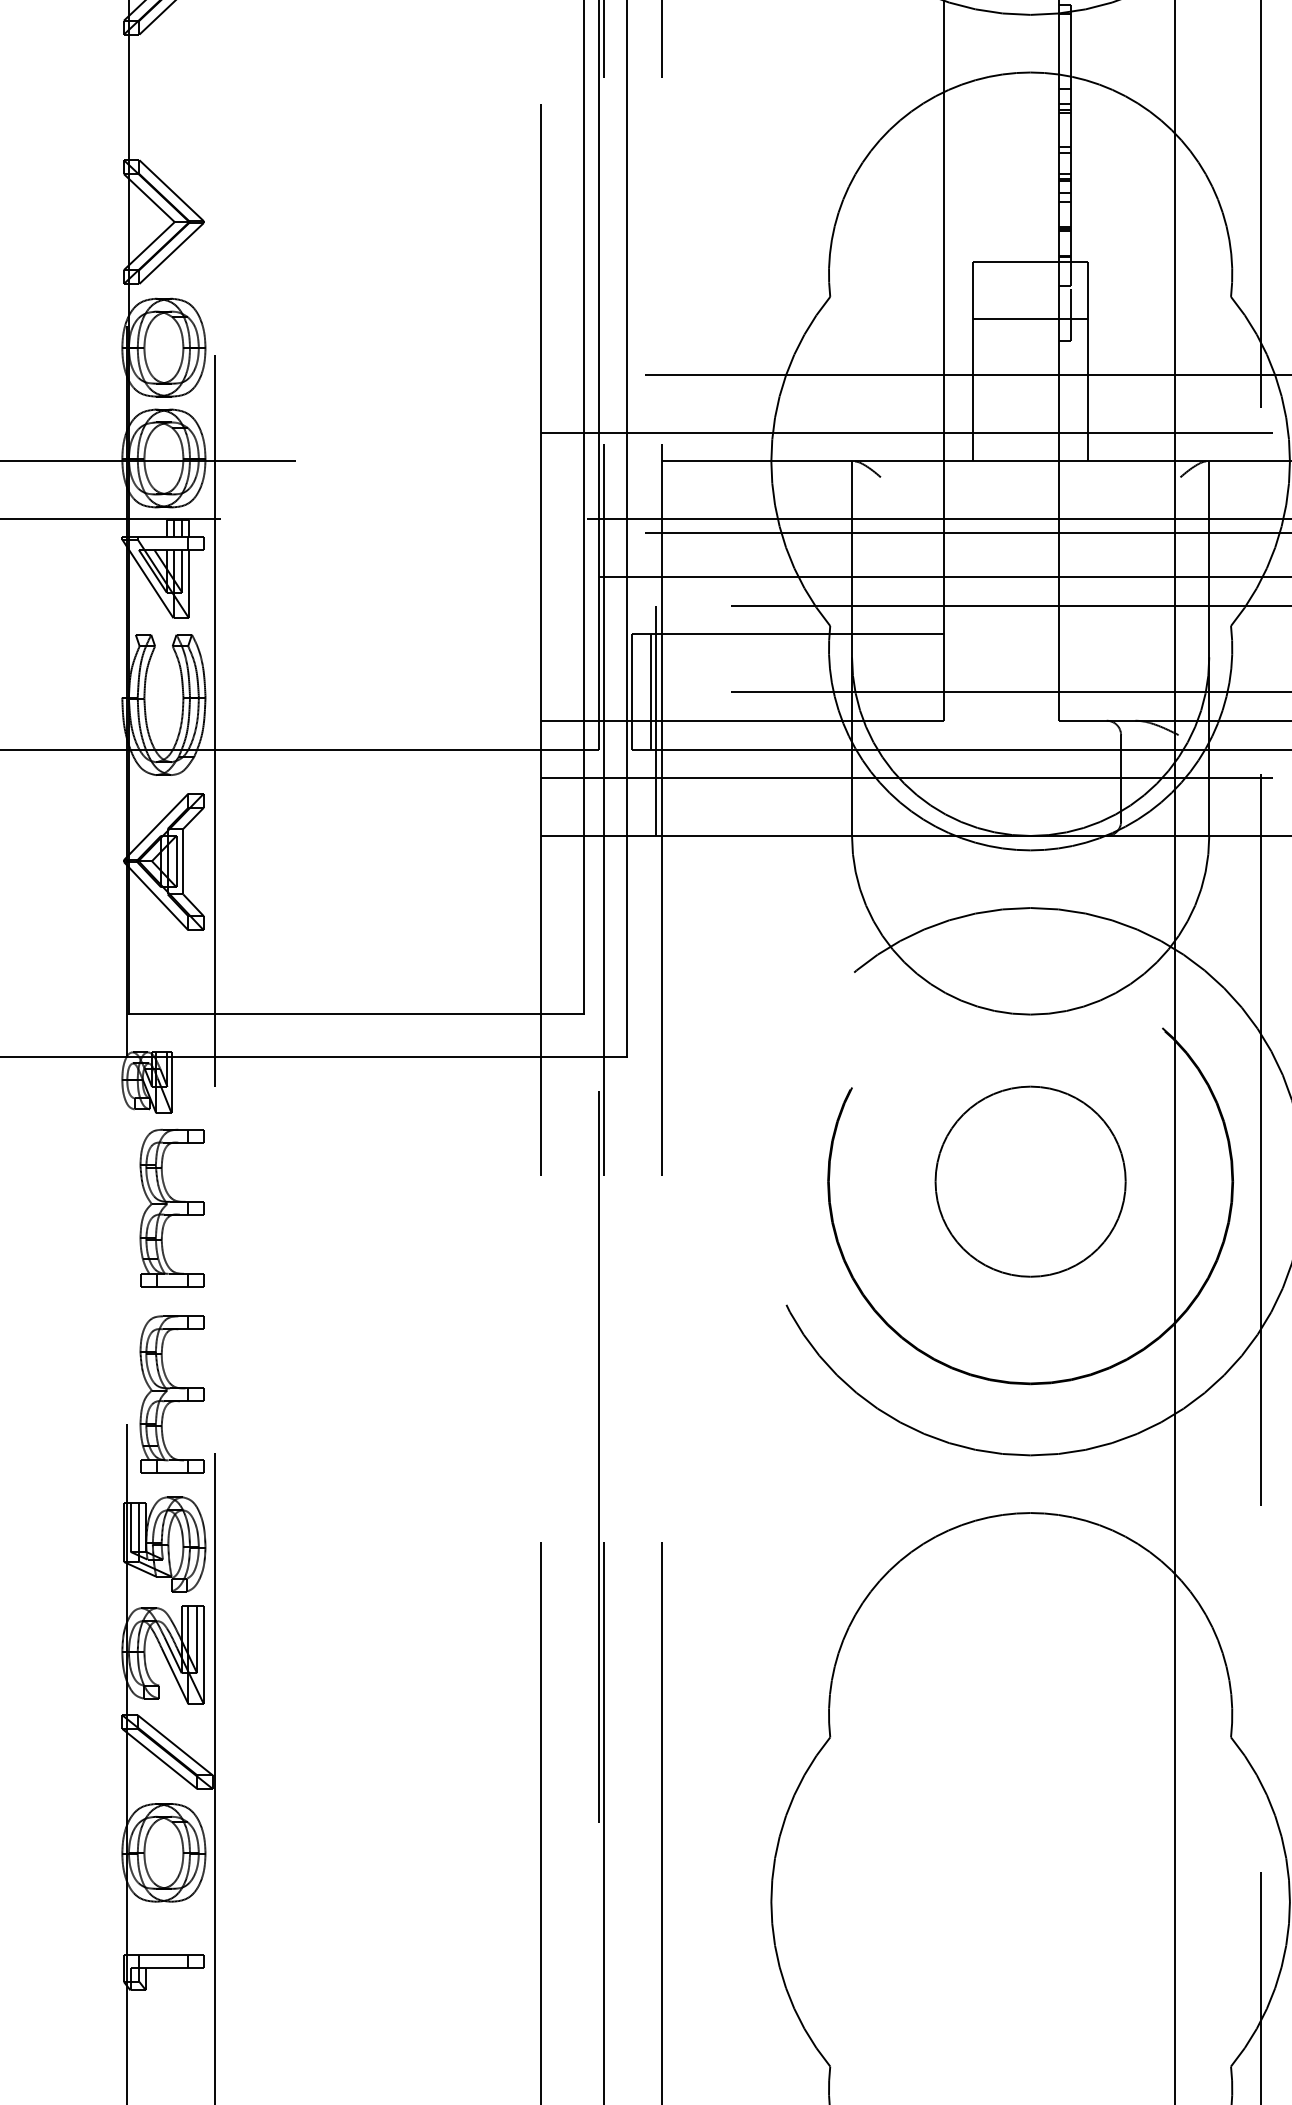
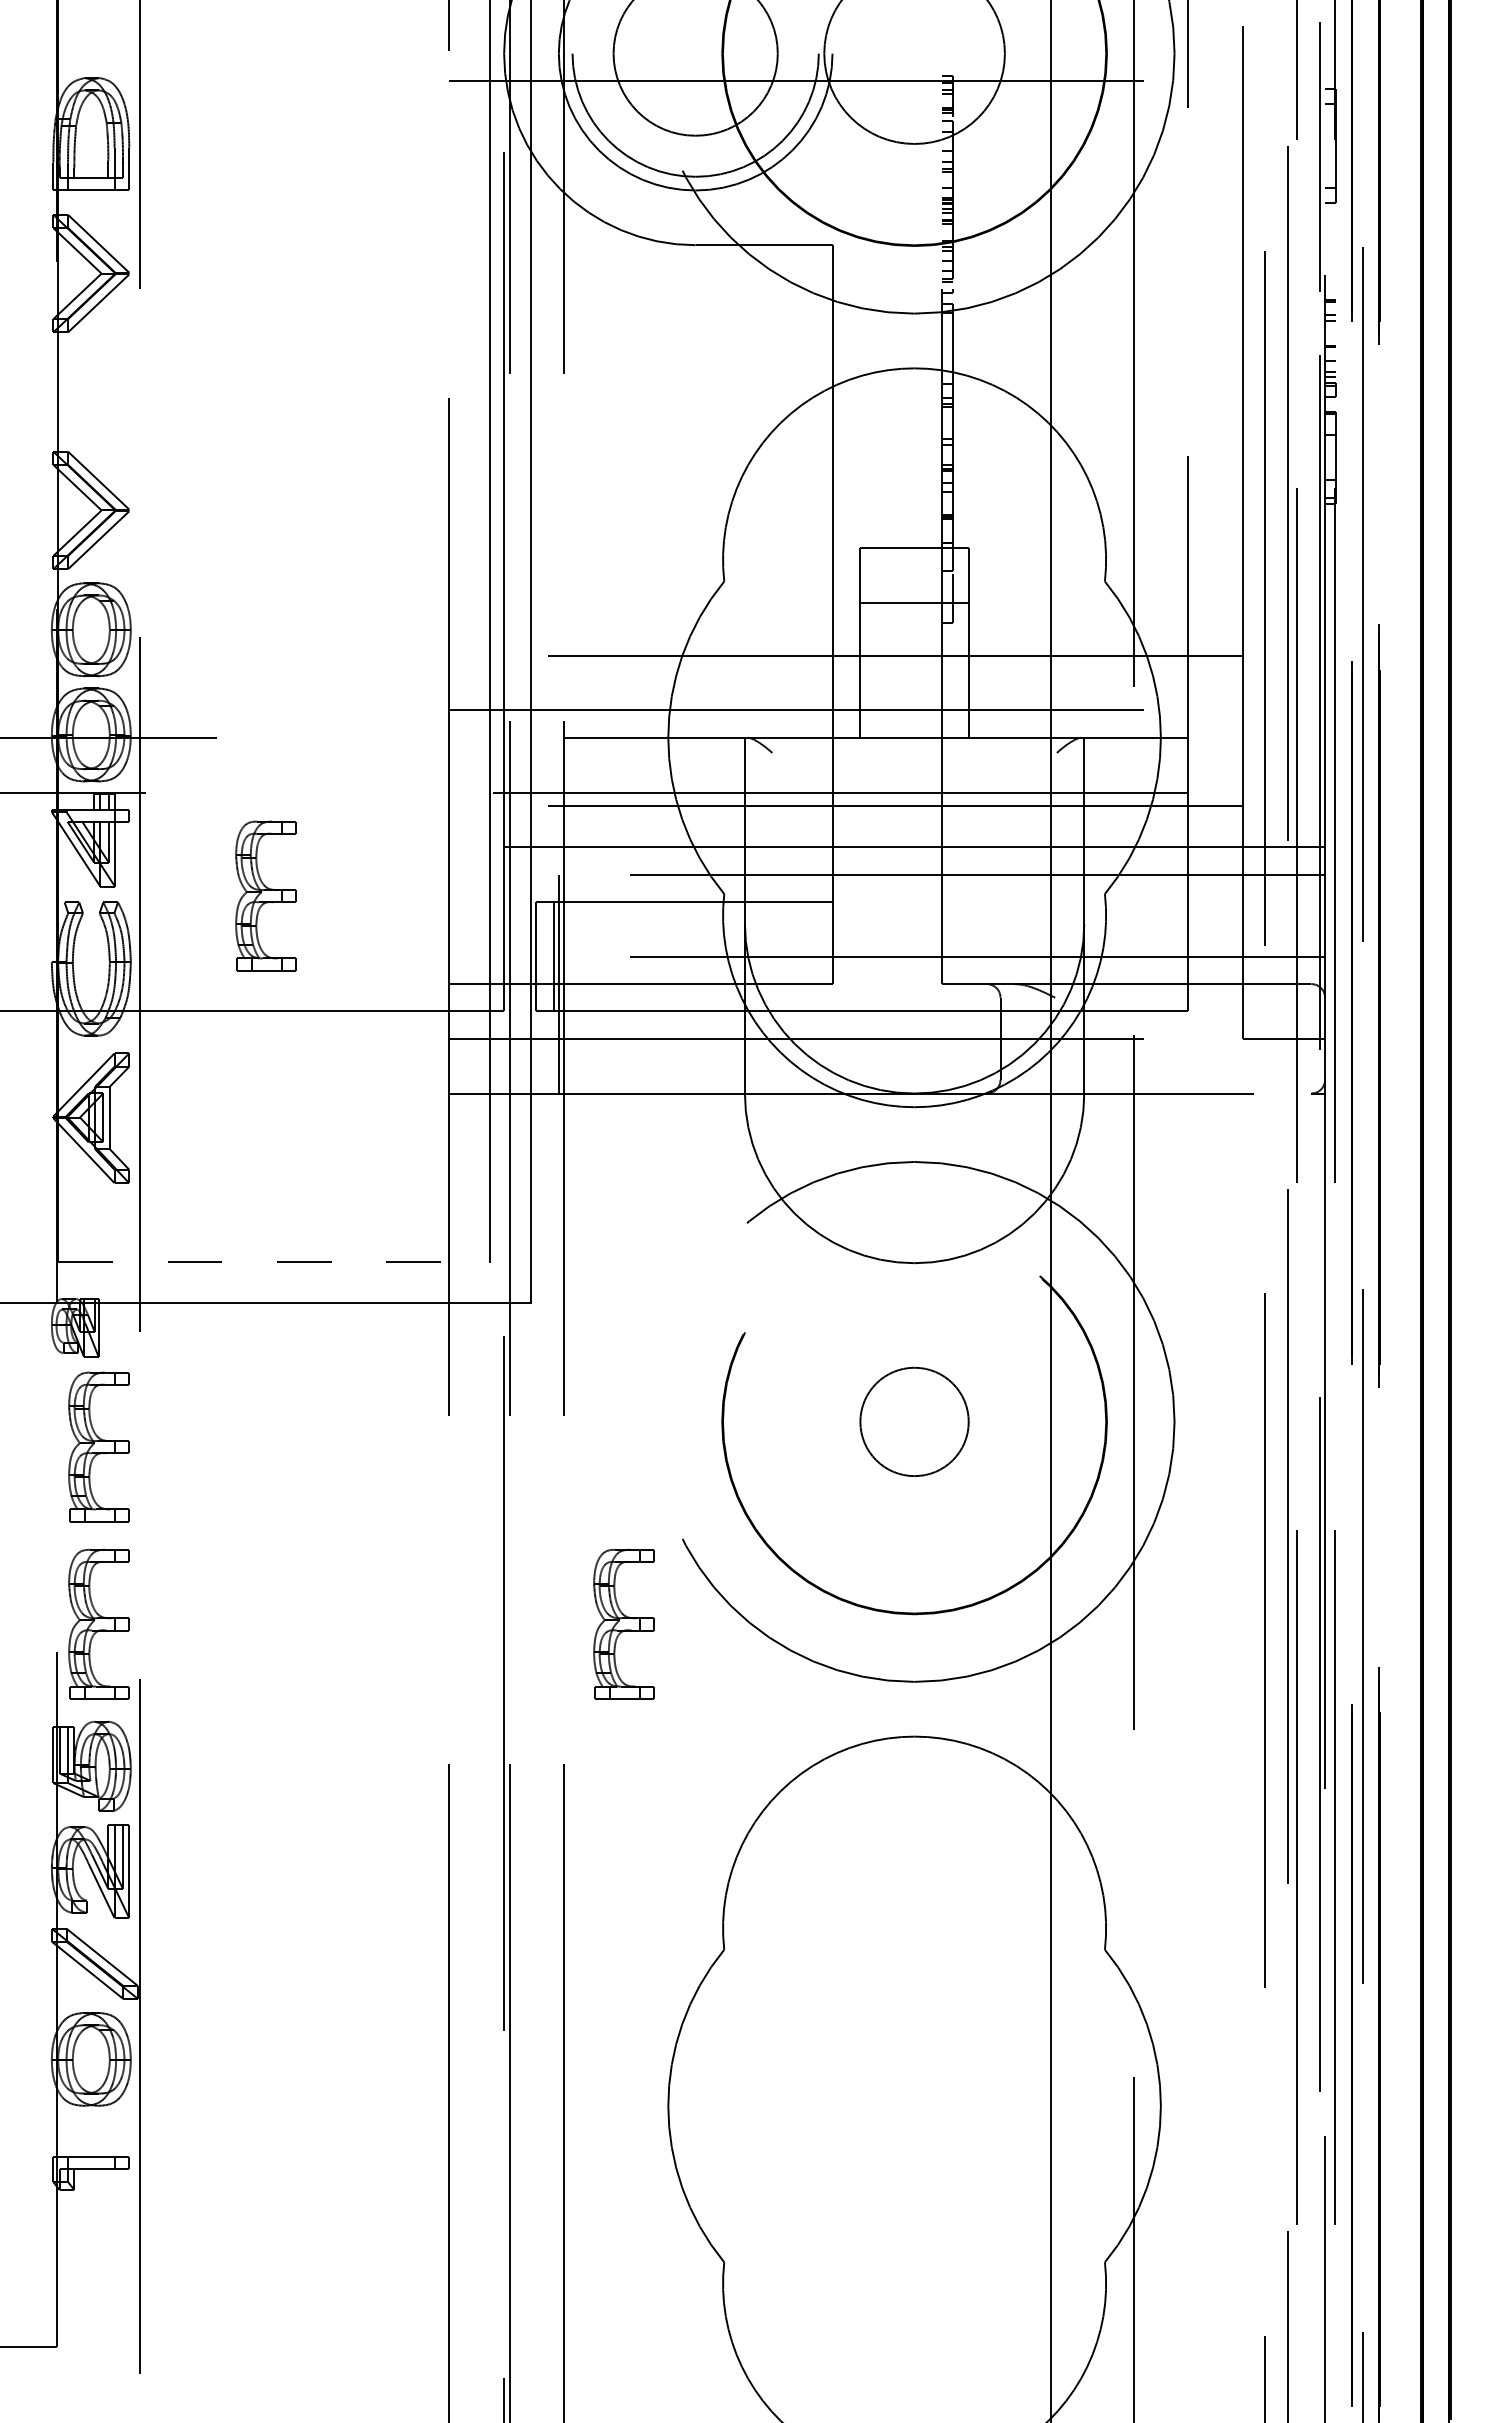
part: (347, 627) -> (265, 895), added
line: (356, 1013) -> (274, 1262), solid -> dashed
circle: (1030, 1181) -> (914, 1421), size x0.6
part: (724, 1393) -> (623, 1623), added

